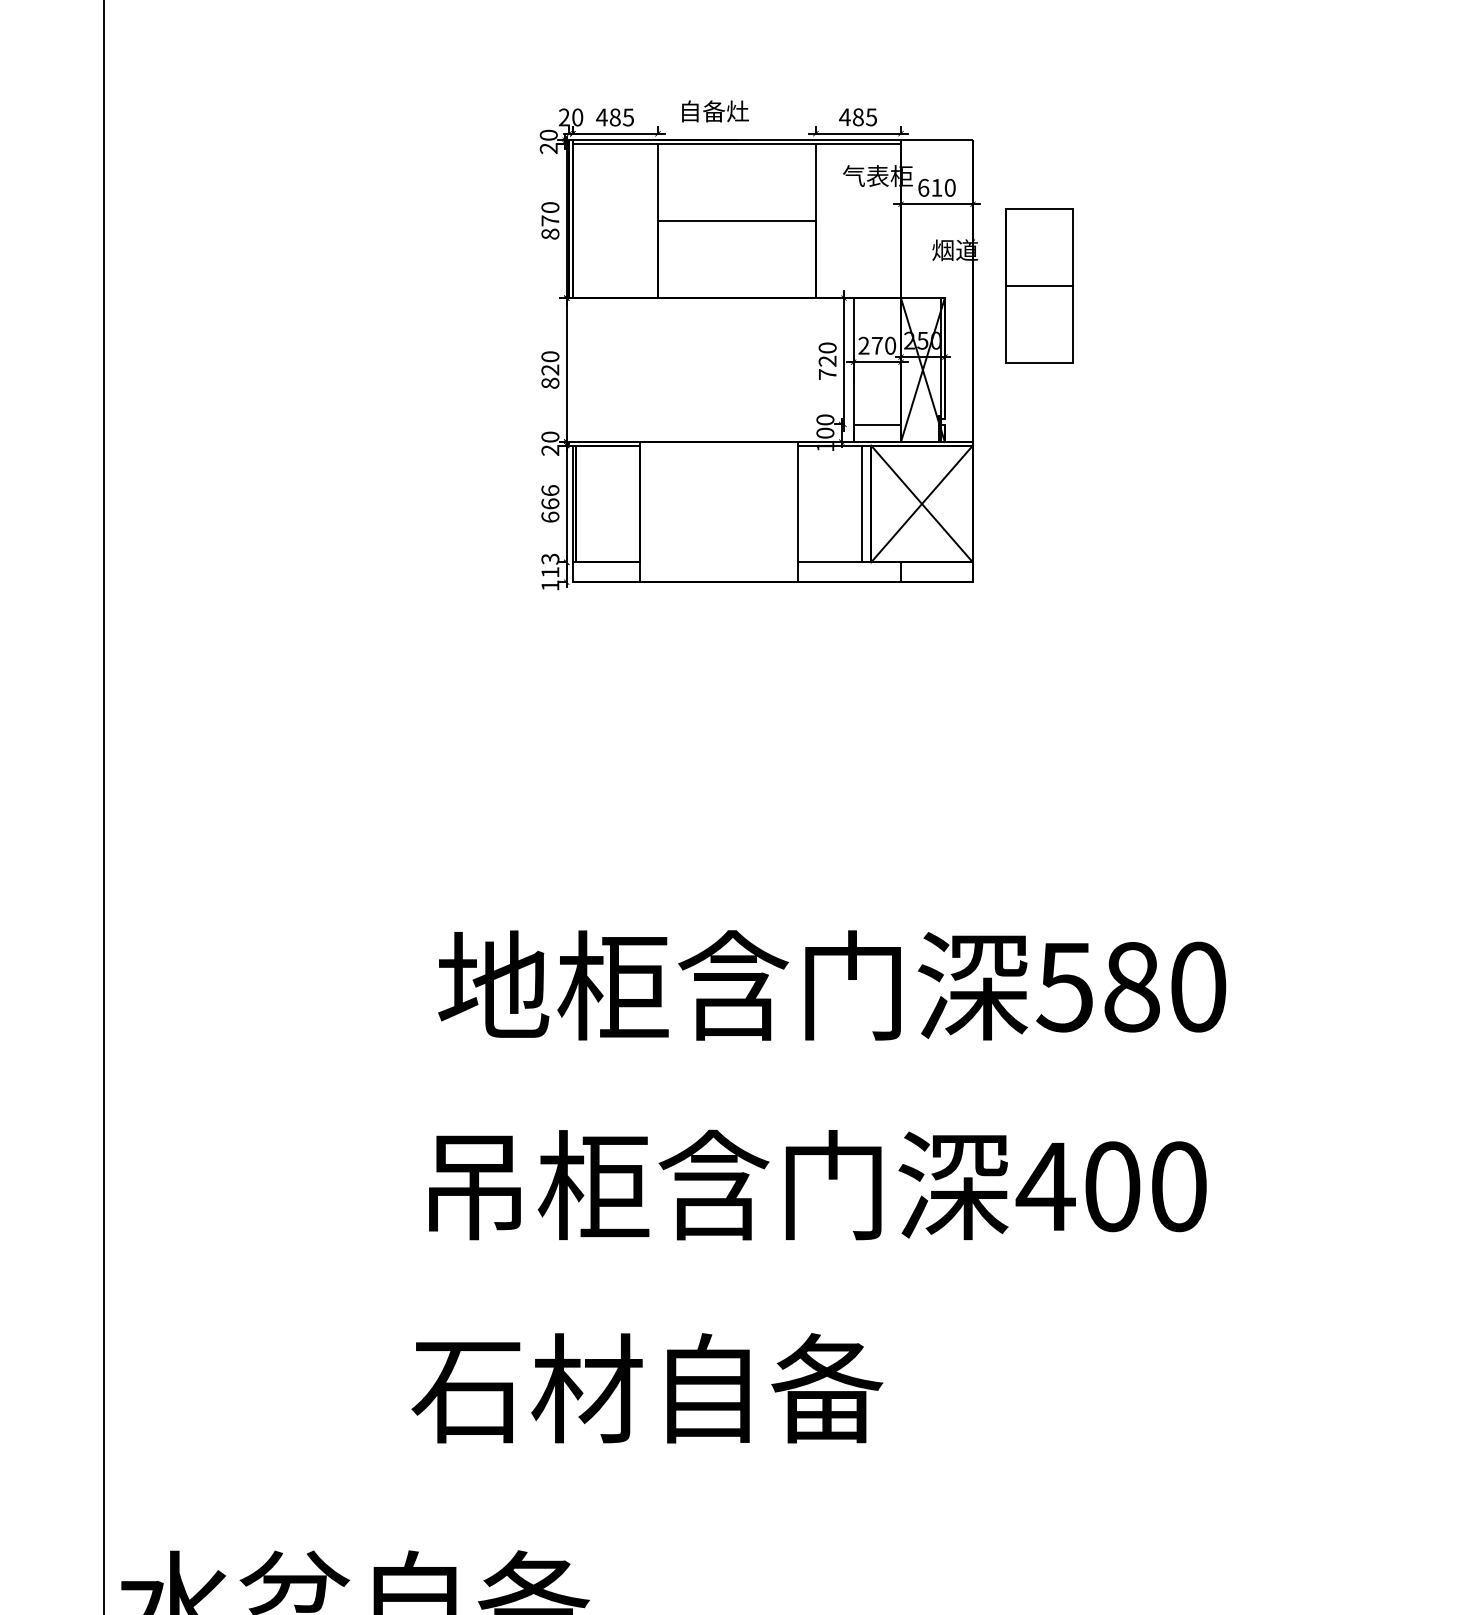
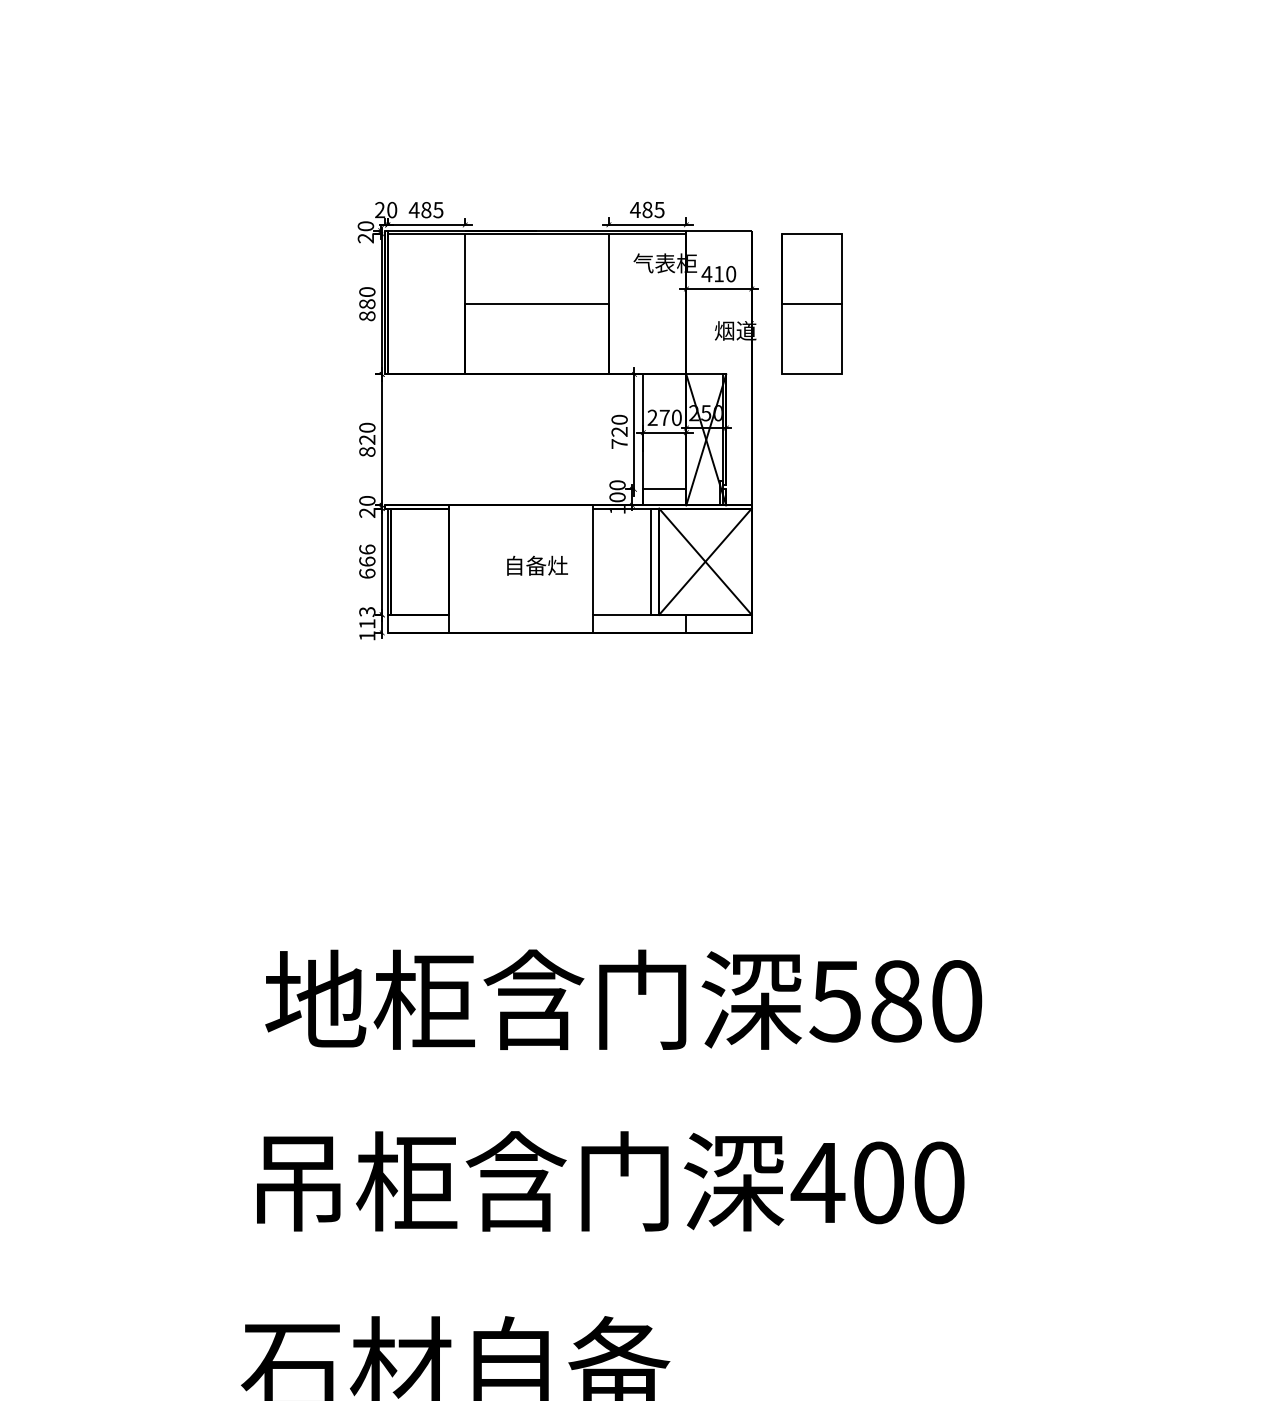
text: (715, 111) -> (537, 565), moved
text: (923, 187) -> (706, 273), 610 -> 410
text: (550, 220) -> (367, 303), 870 -> 880
part: (1039, 285) -> (812, 303), moved

